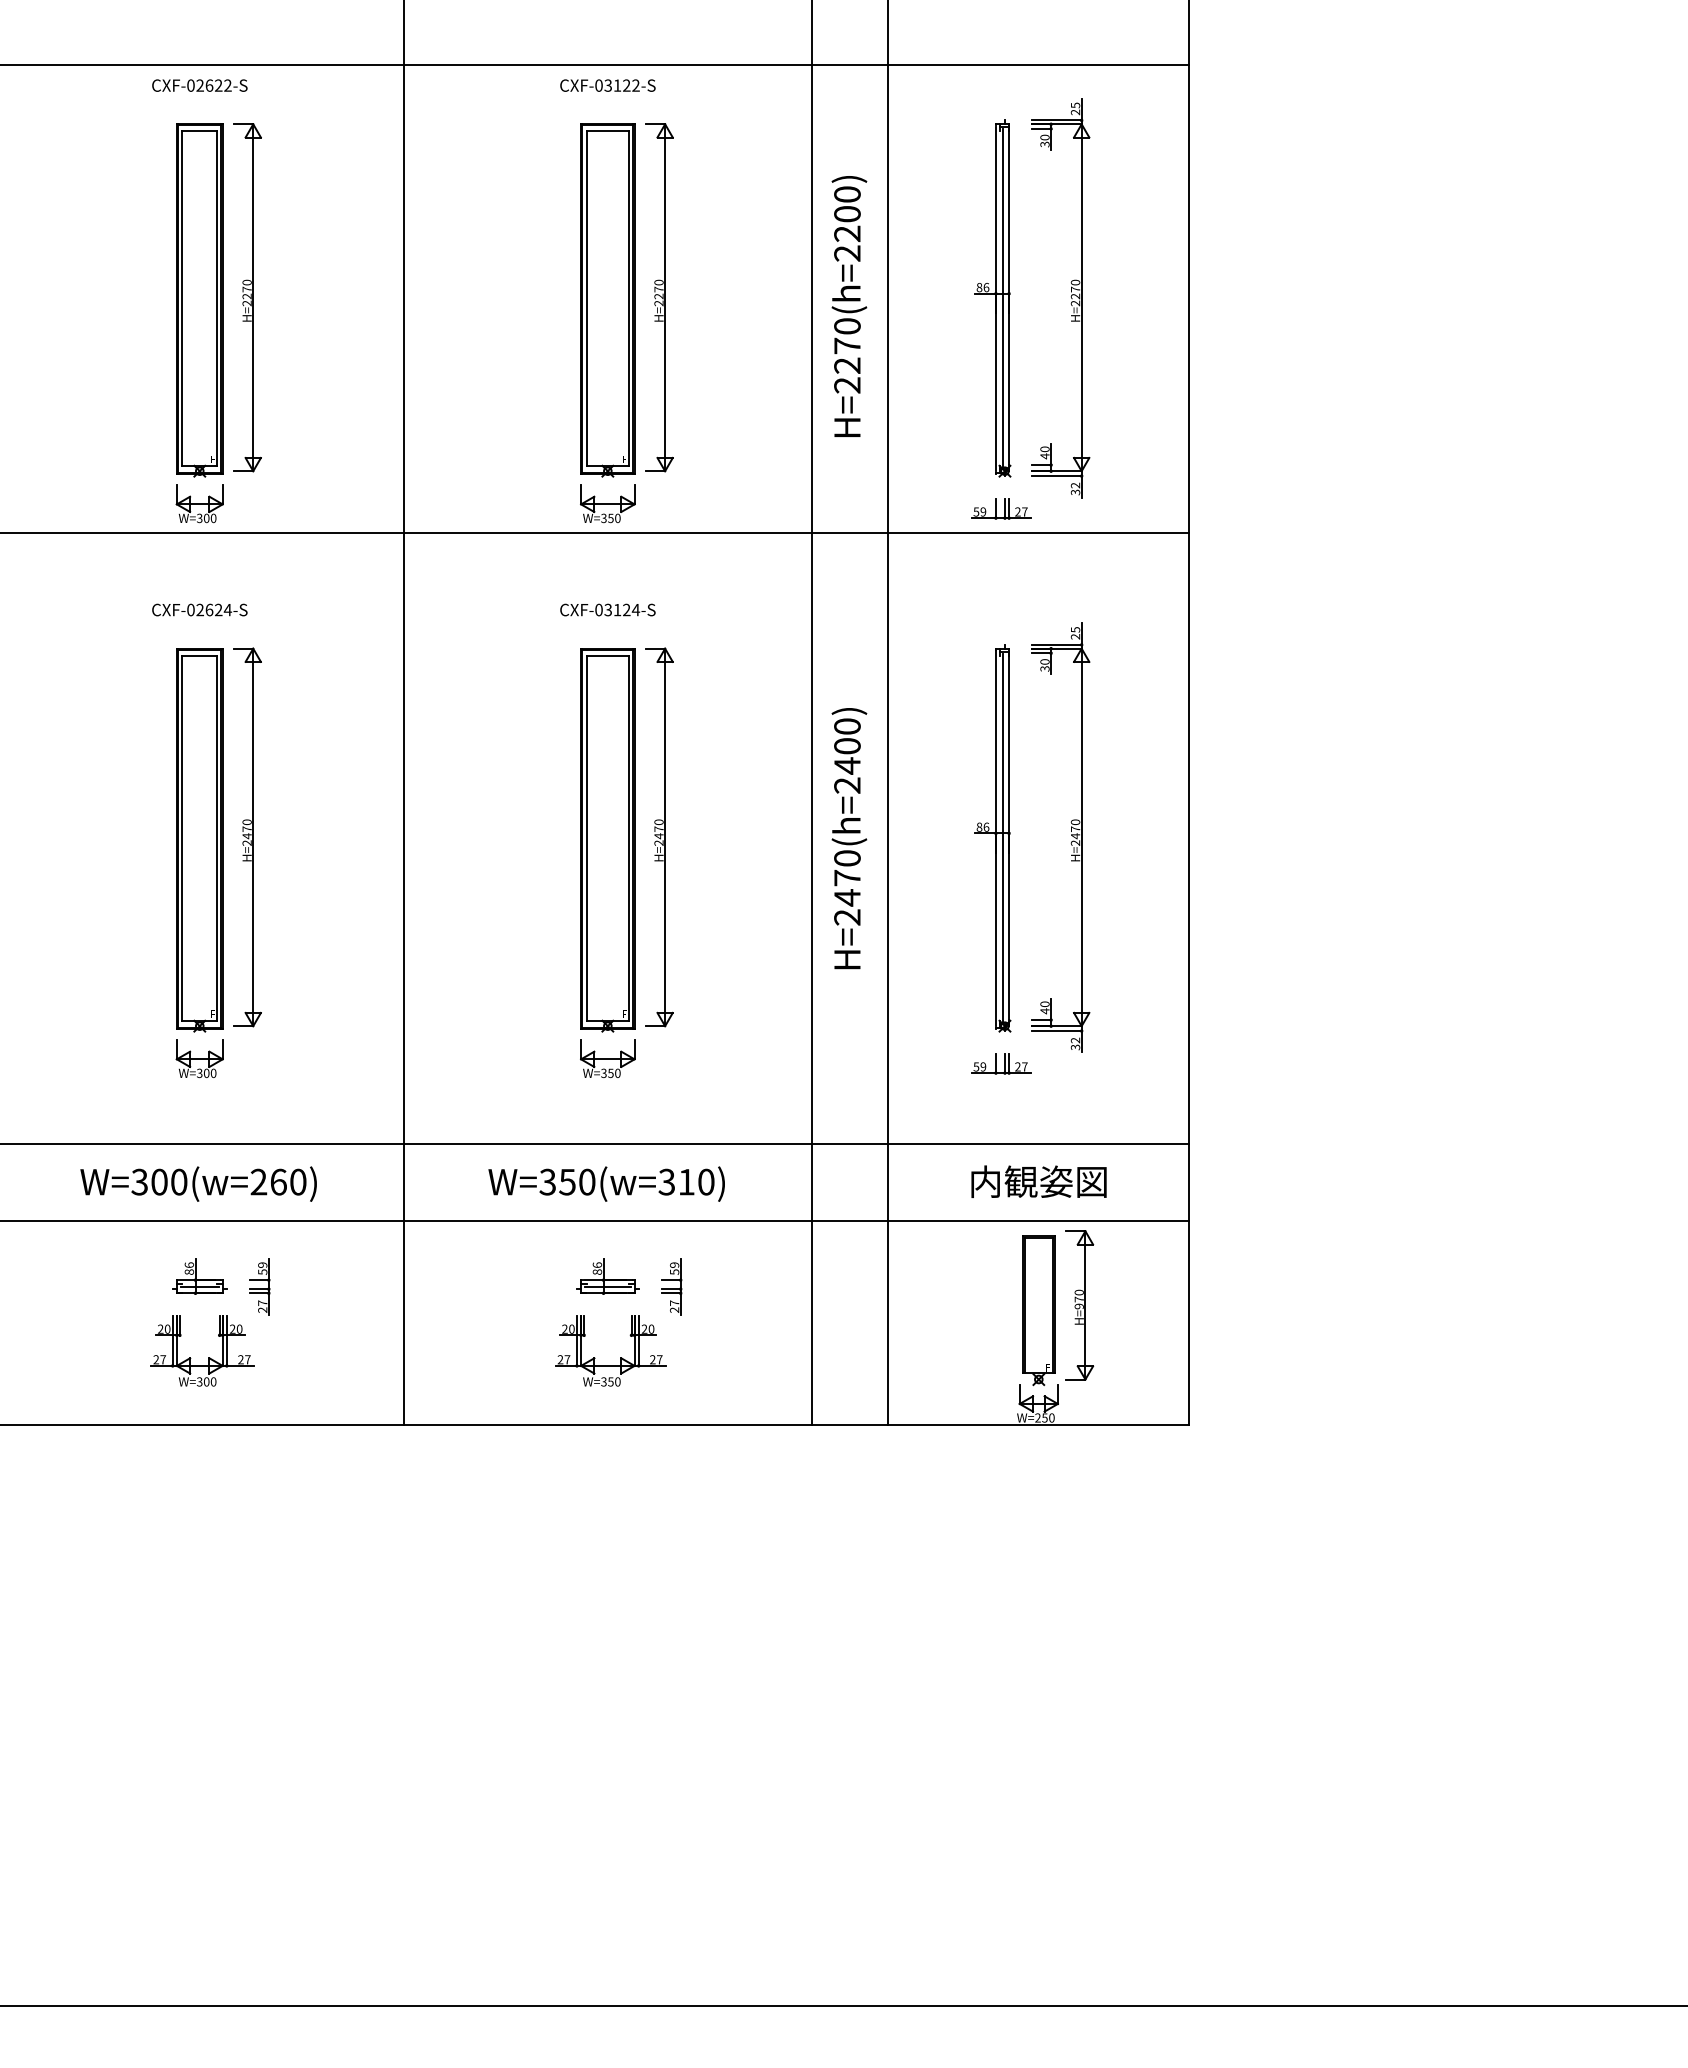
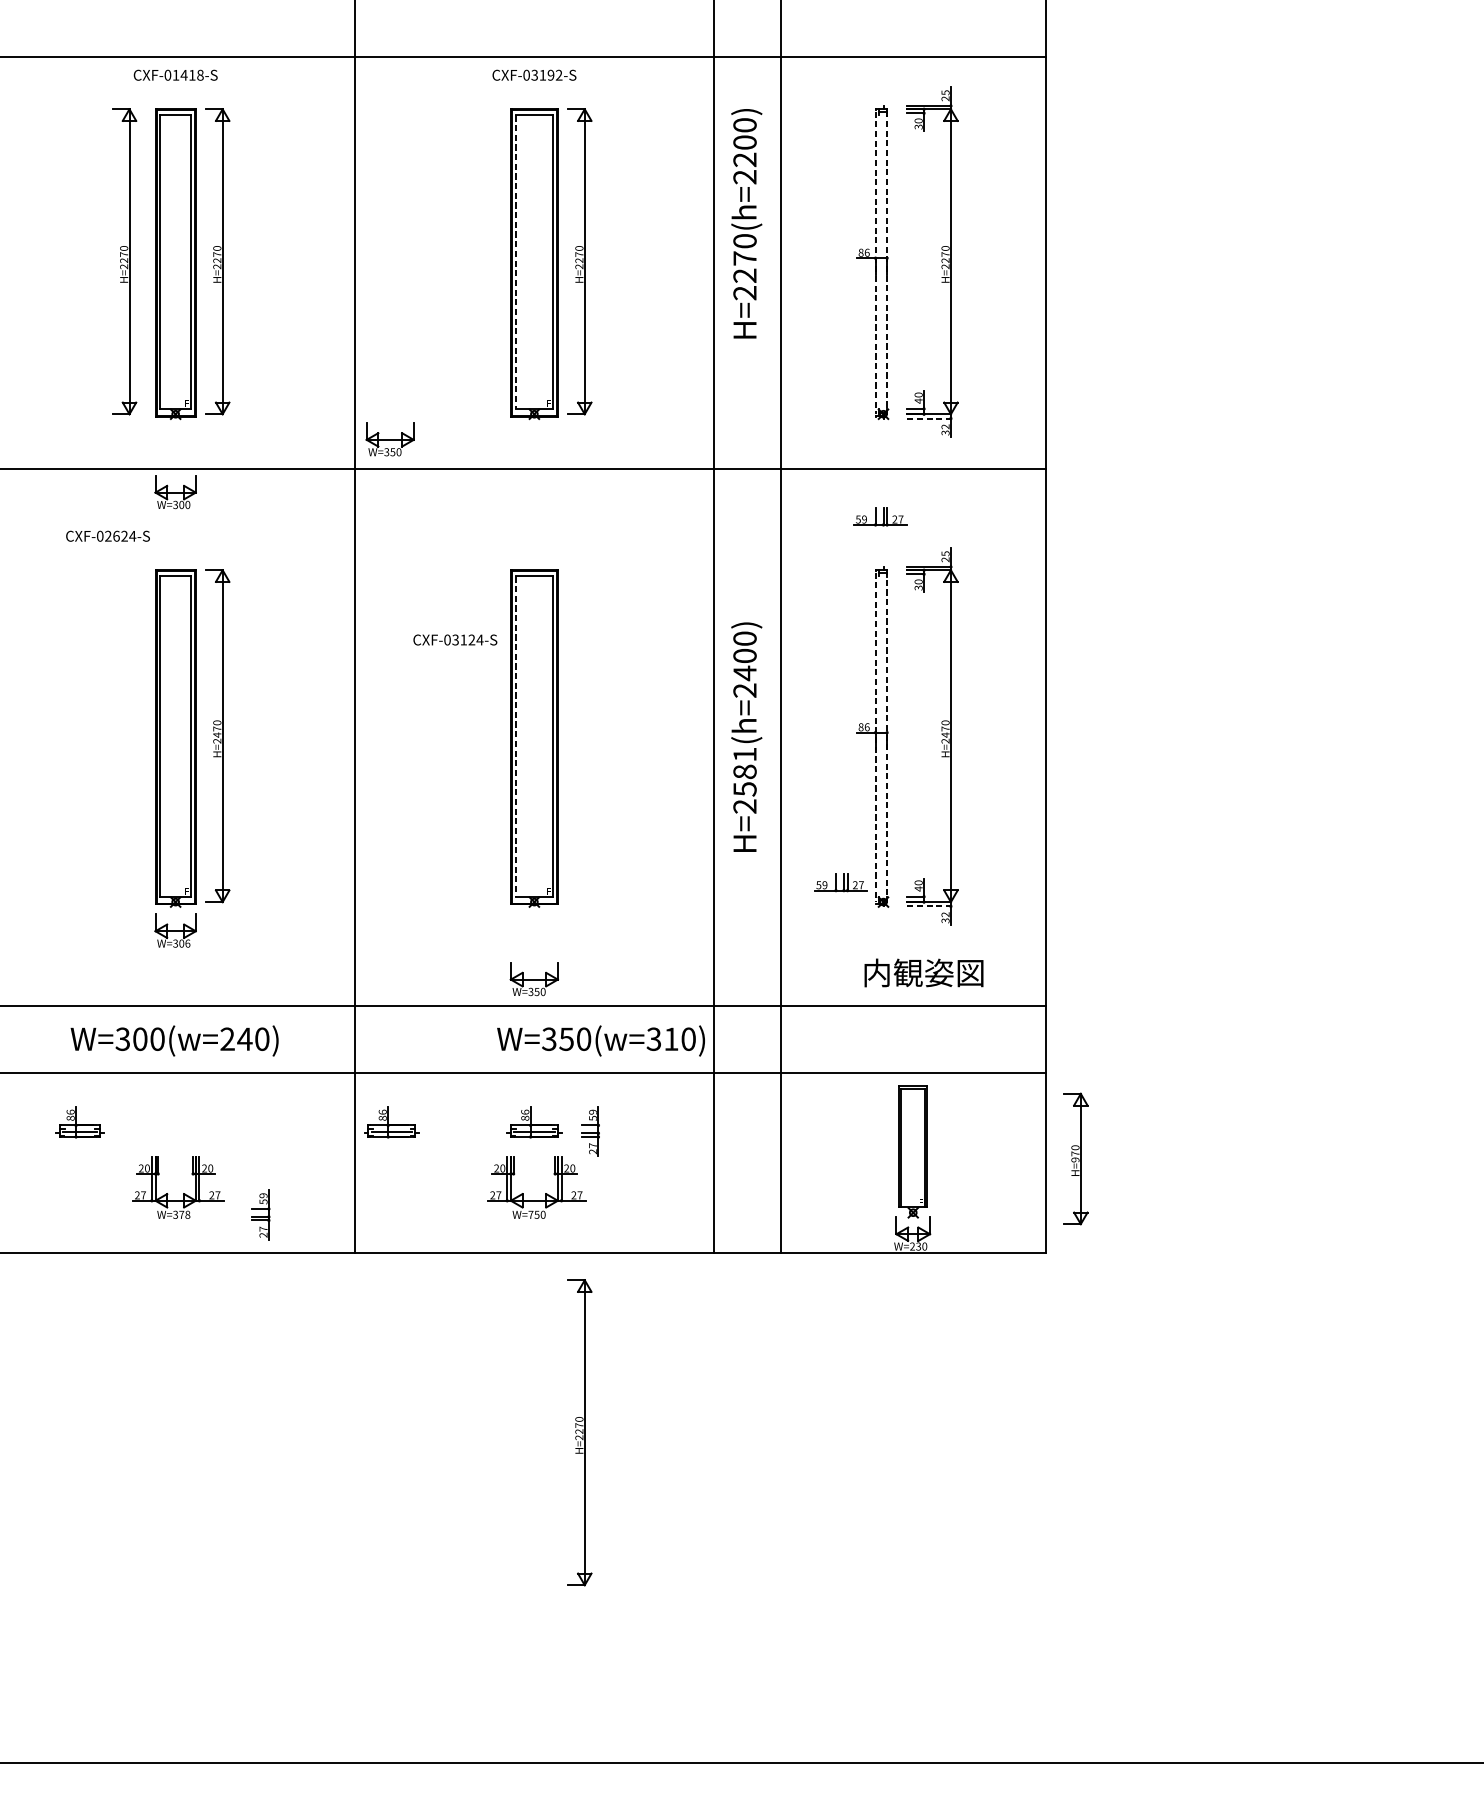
text: (213, 85) -> (187, 75), CXF-02622-S -> CXF-01418-S
text: (626, 85) -> (550, 75), CXF-03122-S -> CXF-03192-S
line: (1009, 296) -> (887, 260), solid -> dashed
part: (141, 297) -> (124, 261), added
line: (1003, 298) -> (882, 262), removed
line: (586, 299) -> (515, 263), solid -> dashed
line: (995, 299) -> (875, 263), solid -> dashed
text: (849, 306) -> (746, 223), moved
line: (1056, 476) -> (928, 418), solid -> dashed
part: (199, 503) -> (175, 491), moved
part: (607, 503) -> (389, 439), moved
part: (1001, 508) -> (880, 516), moved
text: (199, 609) -> (107, 535), moved
text: (607, 609) -> (454, 639), moved
line: (1009, 836) -> (887, 735), solid -> dashed
part: (659, 837) -> (579, 736), removed
line: (1003, 837) -> (882, 736), removed
line: (586, 838) -> (515, 737), solid -> dashed
line: (995, 839) -> (875, 738), solid -> dashed
text: (847, 878) -> (745, 772), H=2470(h=2400) -> H=2581(h=2400)
line: (1056, 1031) -> (928, 906), solid -> dashed
part: (607, 1058) -> (534, 978), moved
part: (1001, 1063) -> (840, 882), moved
text: (213, 1072) -> (187, 942), W=300 -> W=306
text: (278, 1181) -> (244, 1038), W=300(w=260) -> W=300(w=240)
text: (1038, 1181) -> (923, 972), moved
text: (606, 1183) -> (600, 1040), moved
part: (199, 1276) -> (79, 1122), moved
part: (445, 1276) -> (391, 1122), added
part: (259, 1286) -> (260, 1214), moved
part: (1079, 1305) -> (1075, 1159), moved
text: (210, 1381) -> (185, 1214), W=300 -> W=378
text: (603, 1381) -> (530, 1214), W=350 -> W=750
text: (1044, 1417) -> (918, 1246), W=250 -> W=230
part: (659, 1629) -> (579, 1432), added

